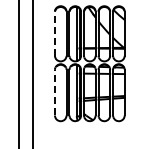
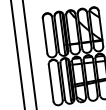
line: (54, 33) -> (44, 35), dashed -> solid
line: (54, 92) -> (50, 82), dashed -> solid

